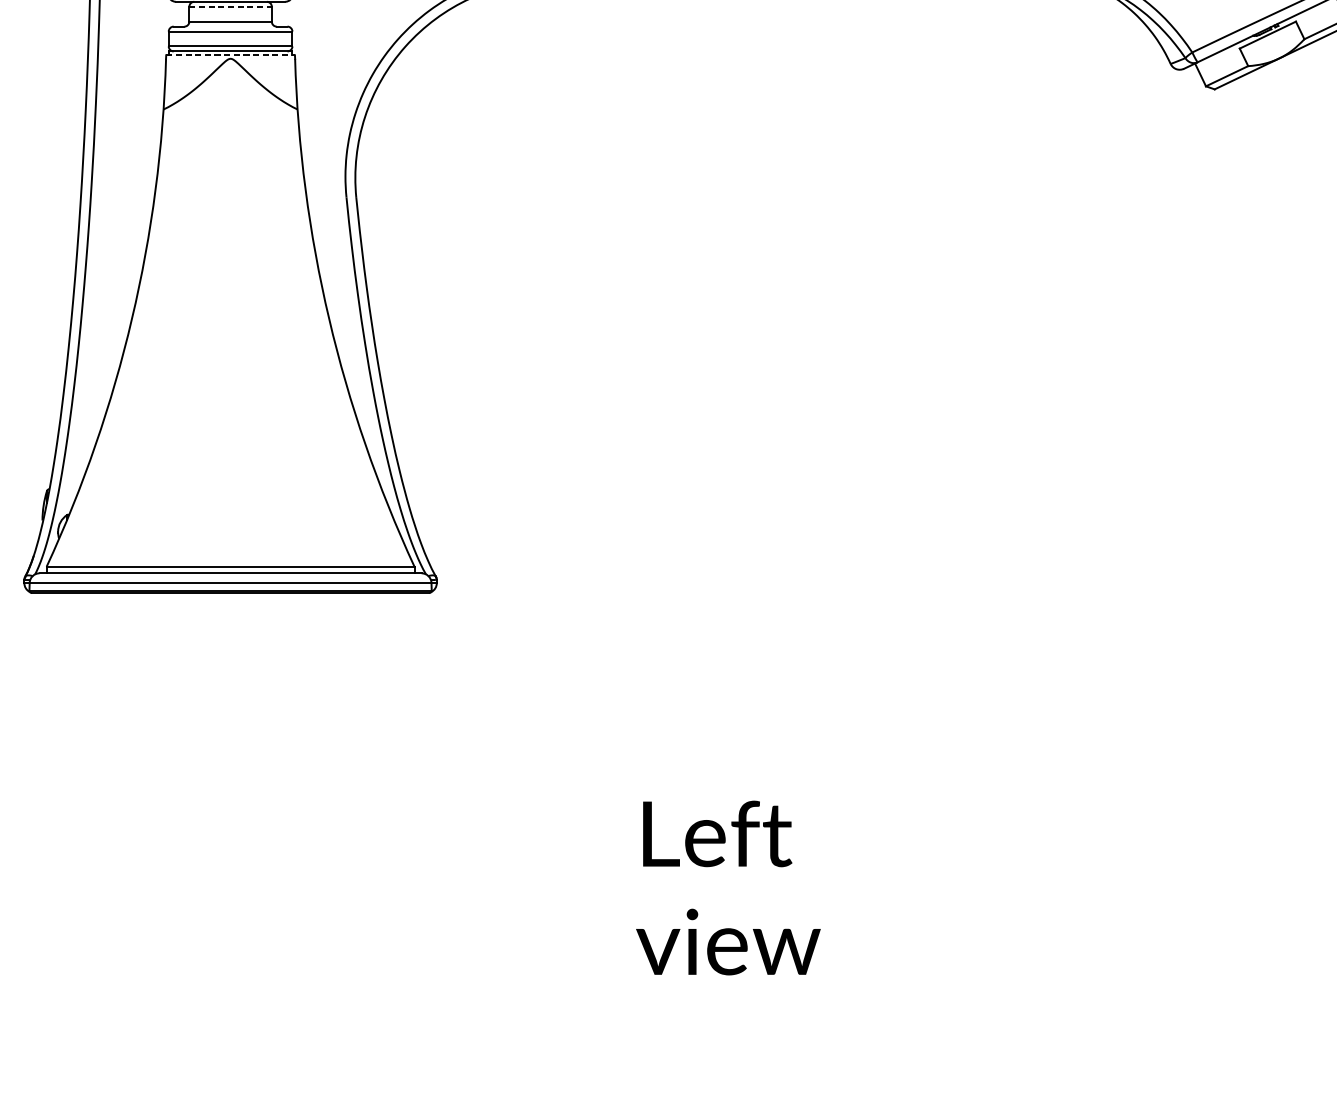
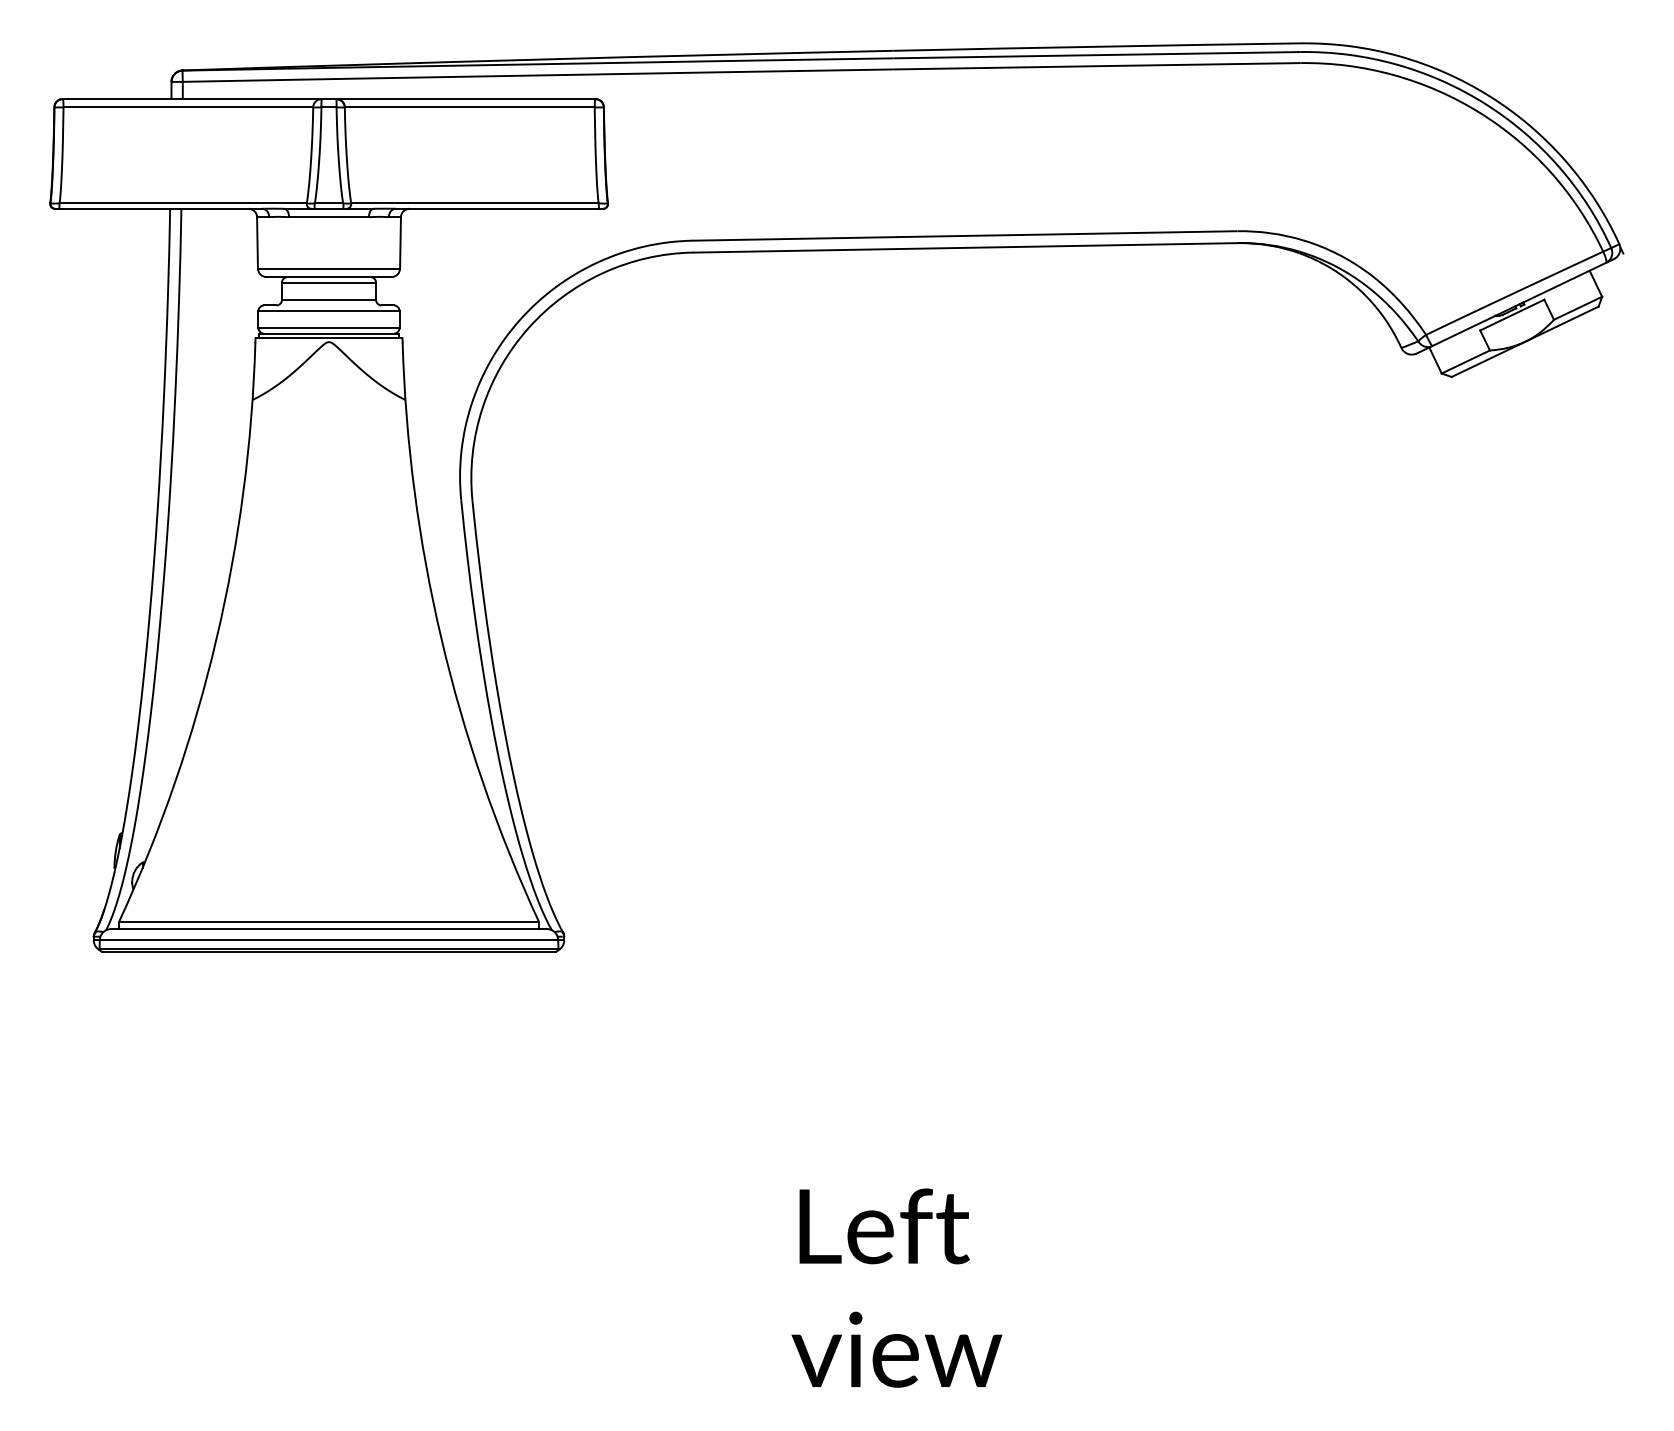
line: (231, 6) -> (329, 282), dashed -> solid
line: (231, 55) -> (329, 338), dashed -> solid

